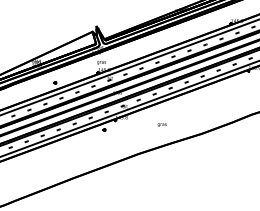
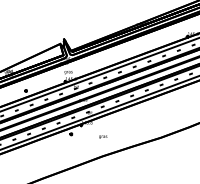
text: (161, 124) -> (102, 136), moved

